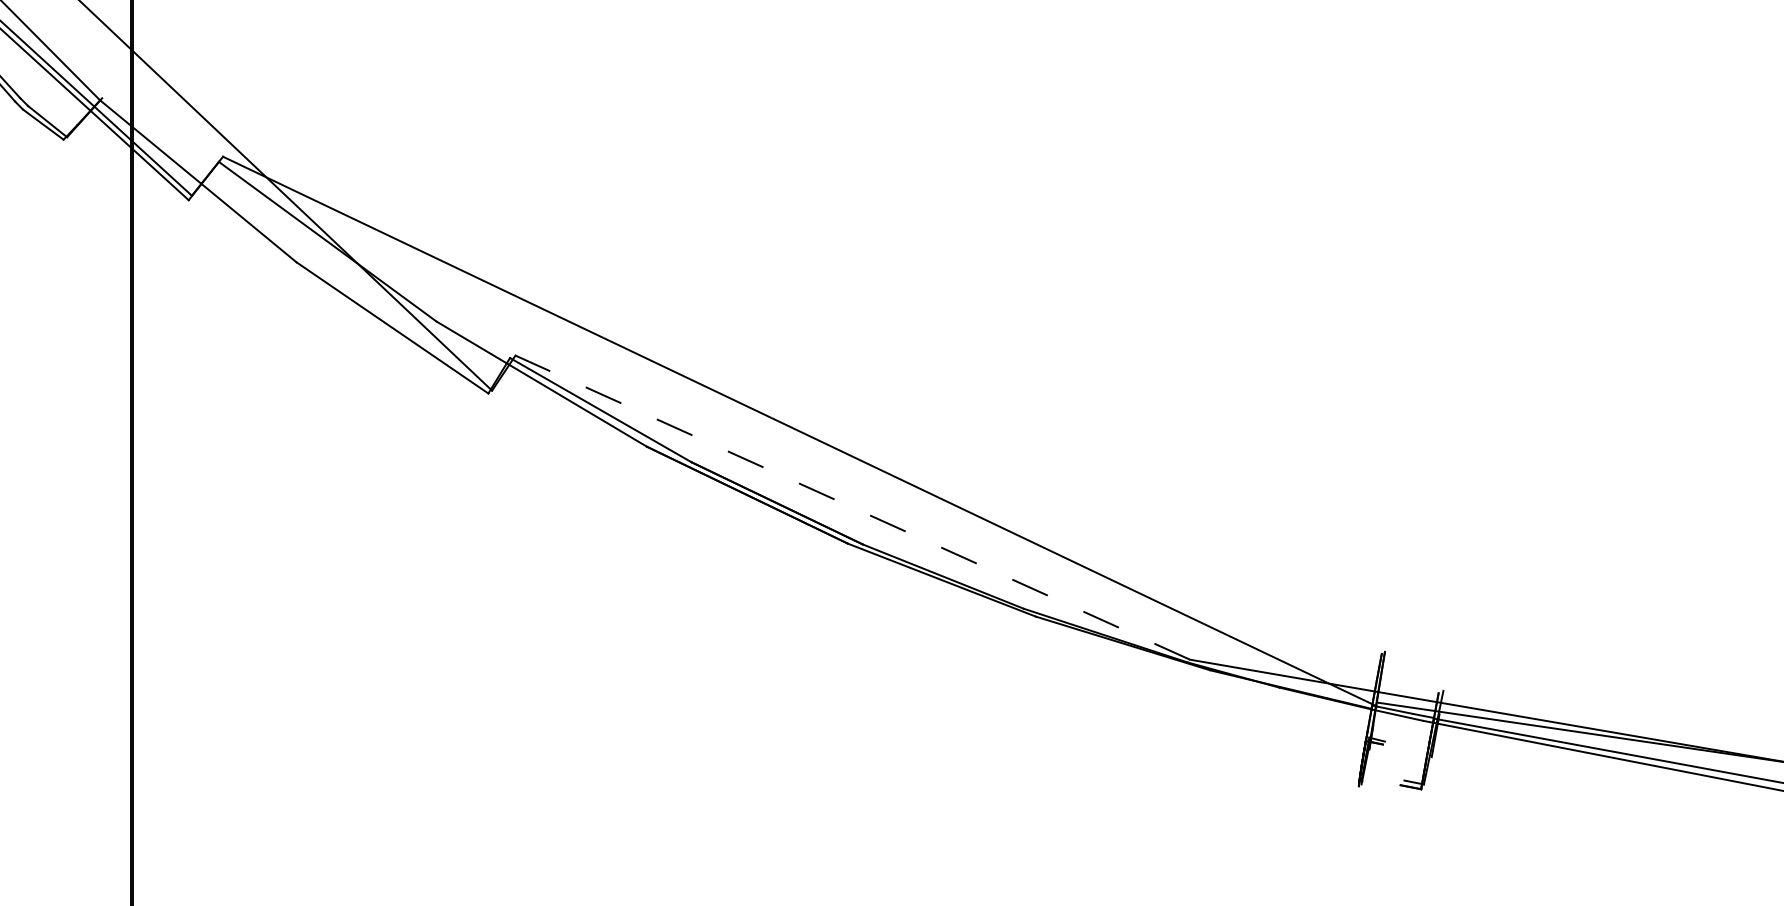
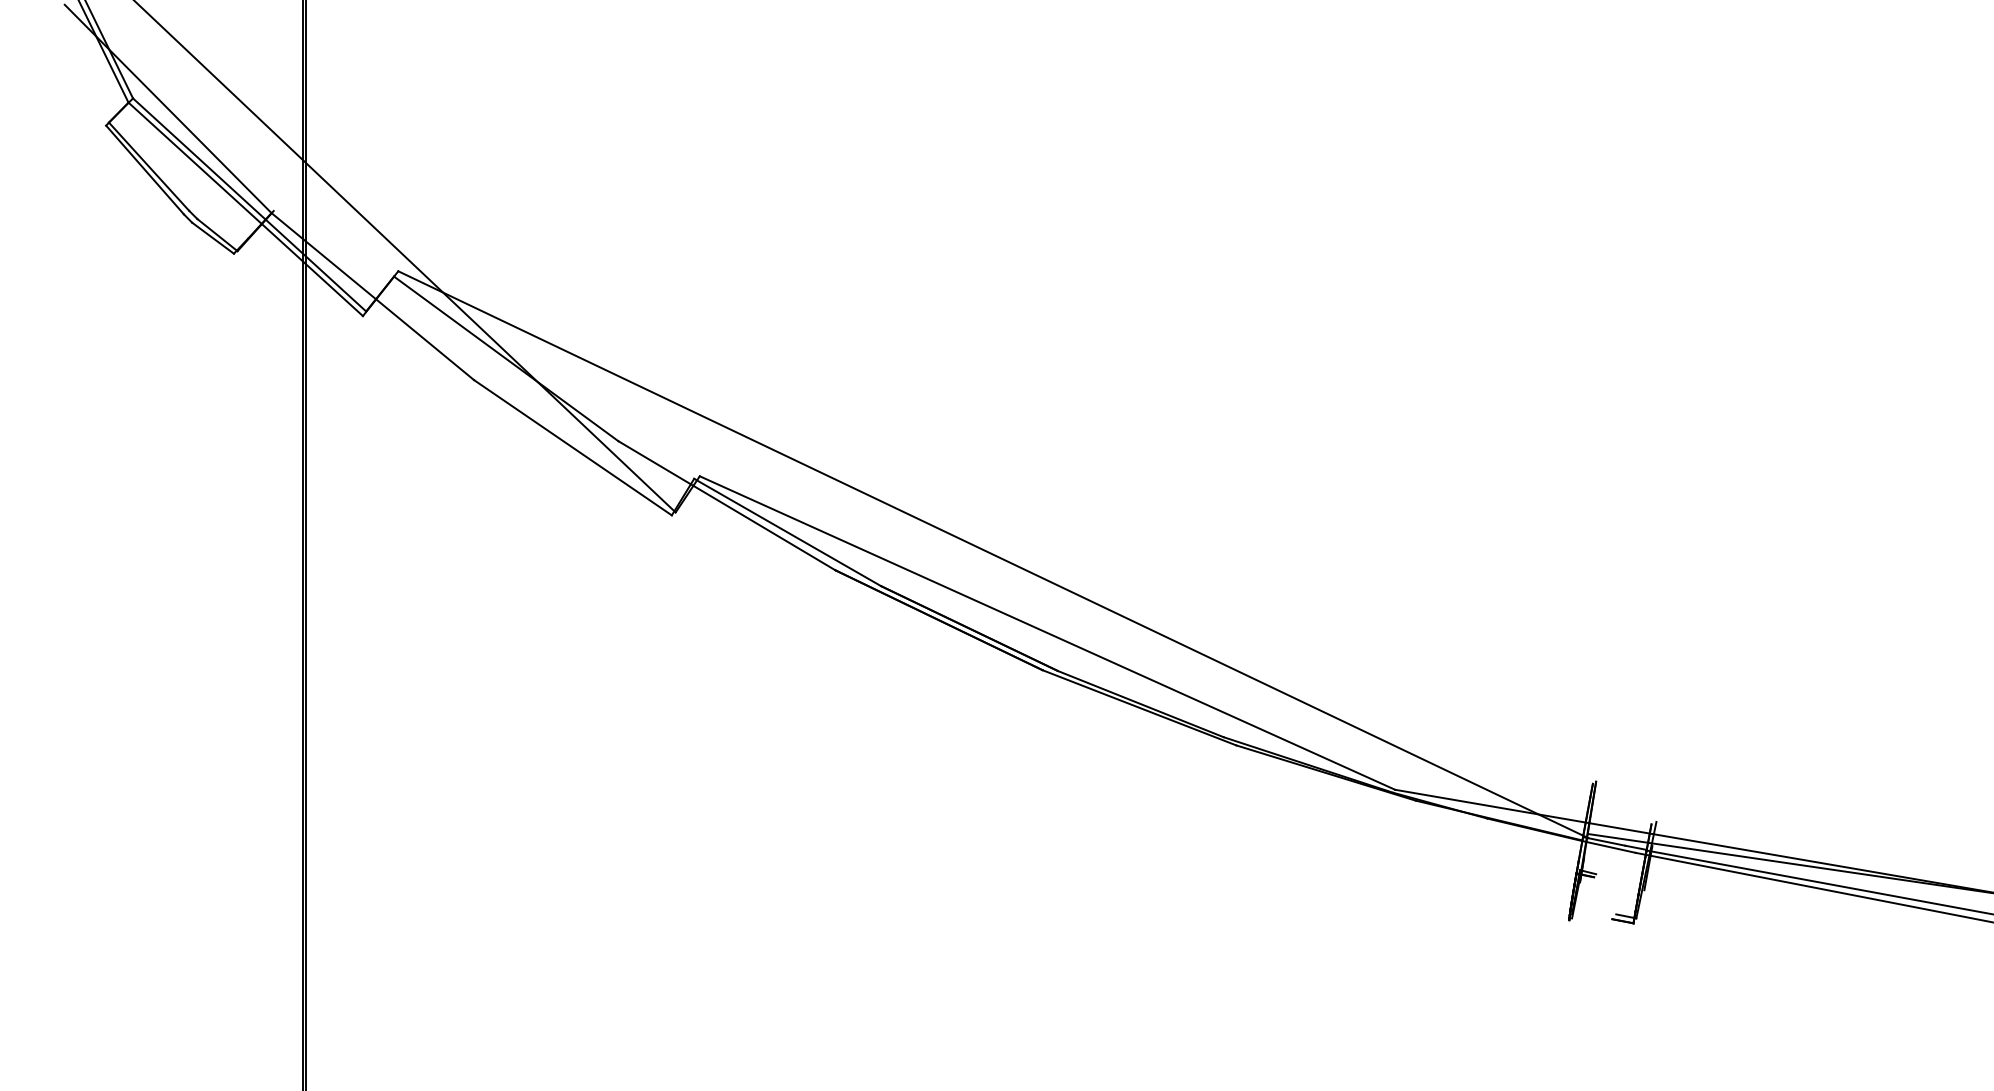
line: (852, 507) -> (1047, 632), dashed -> solid

